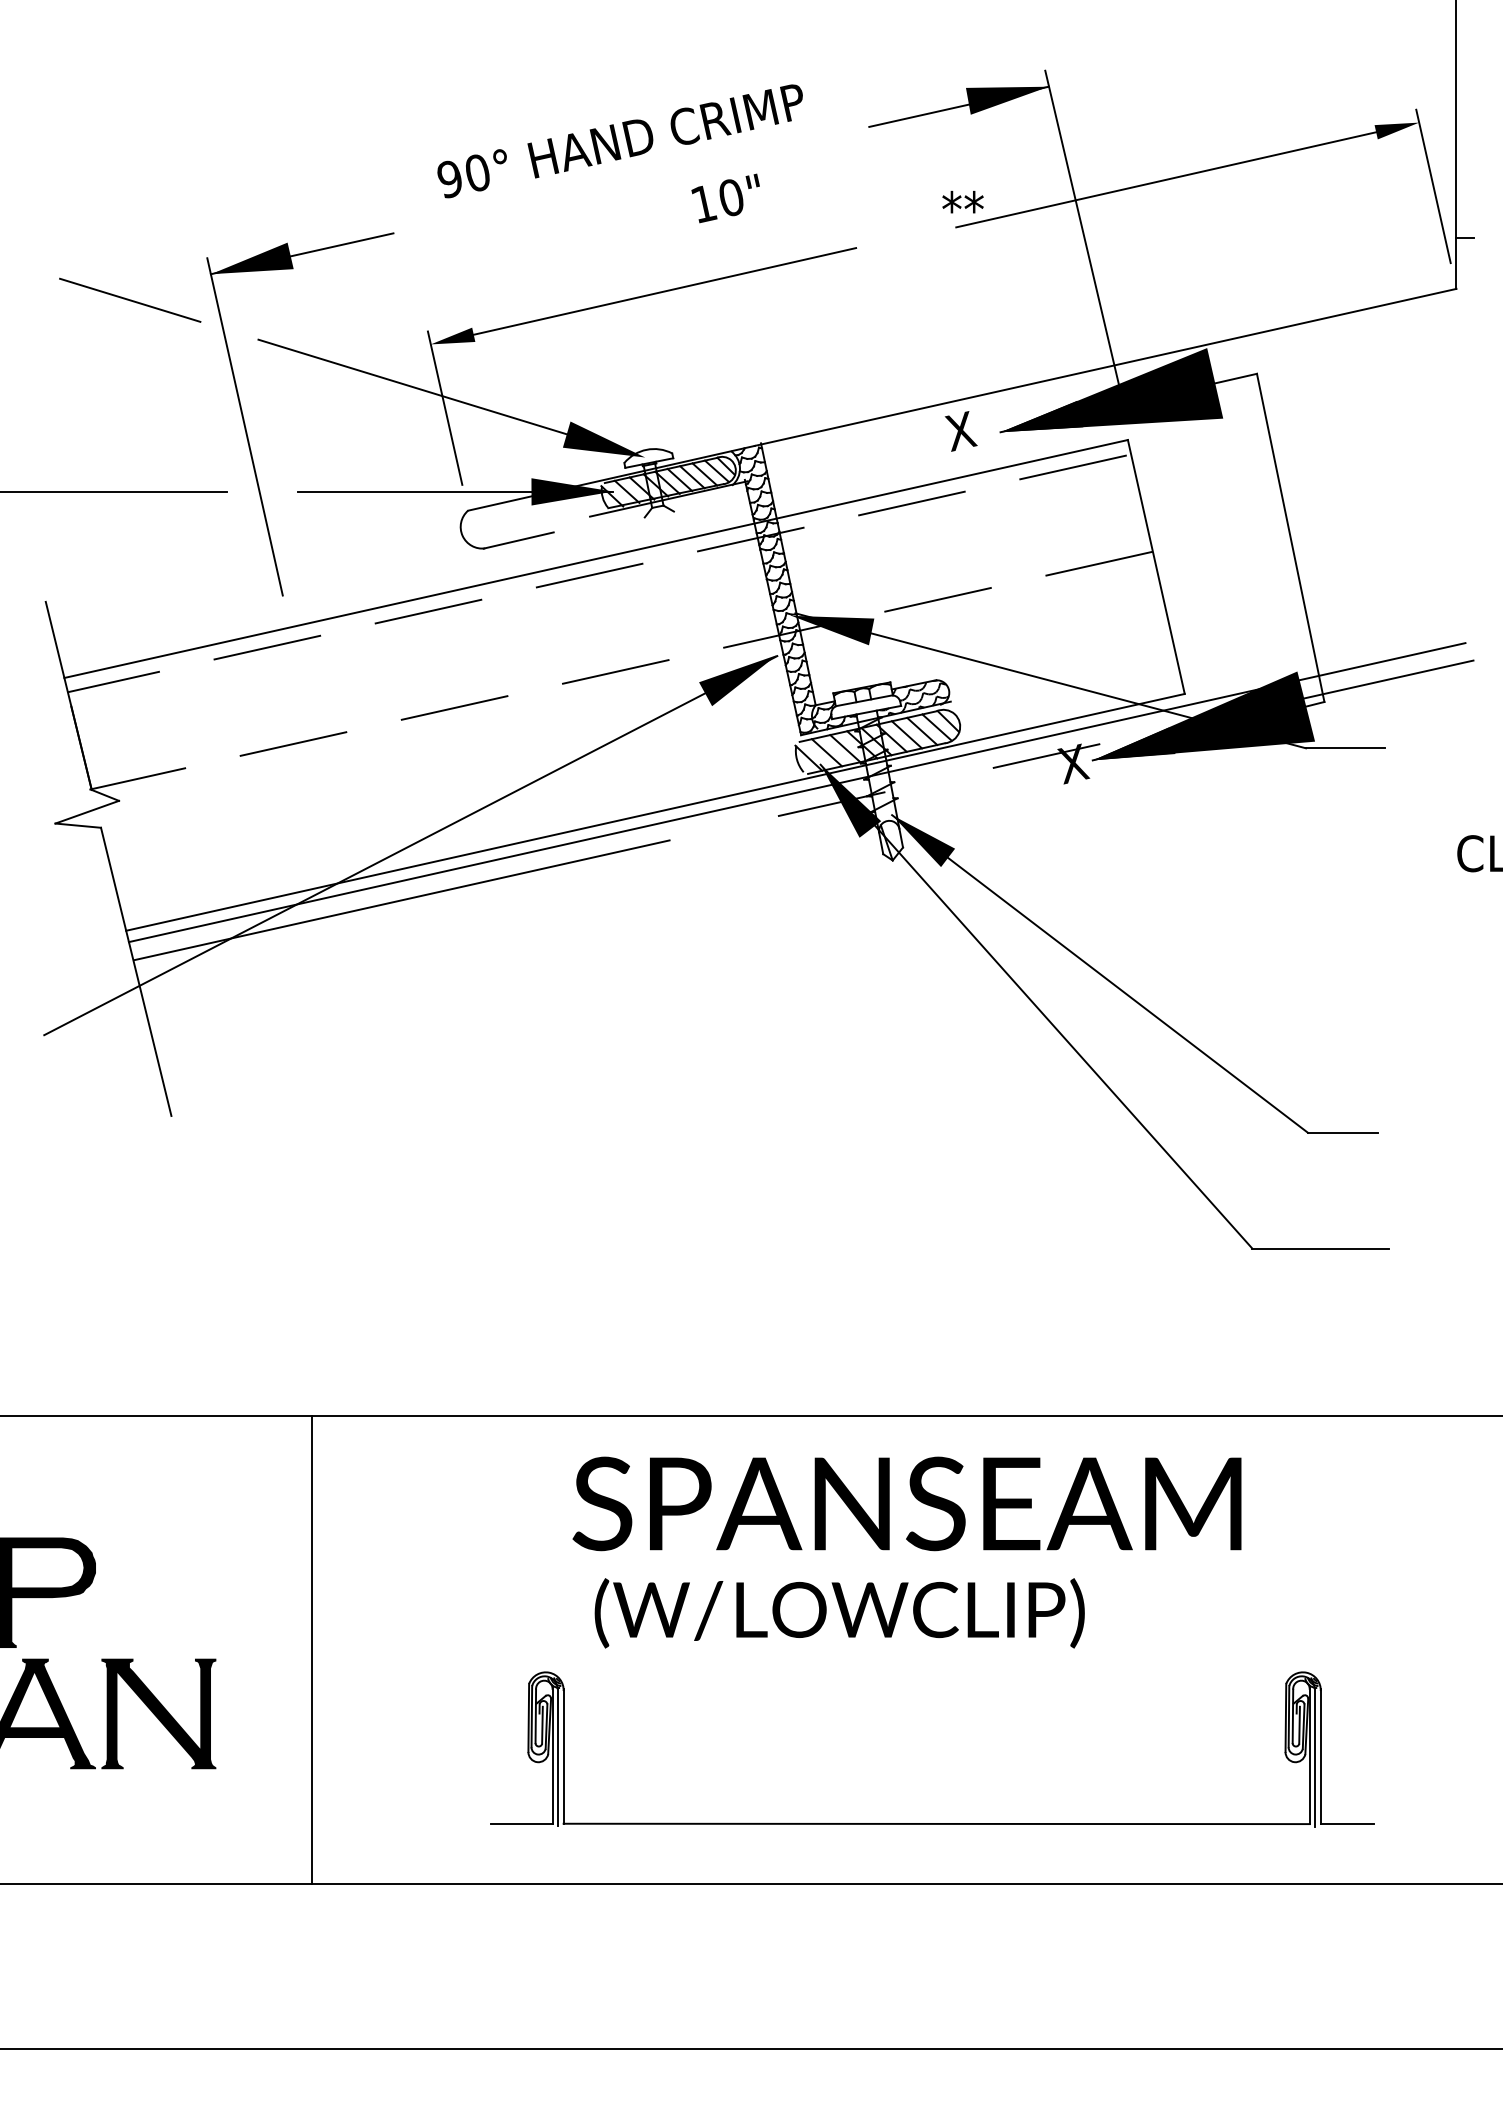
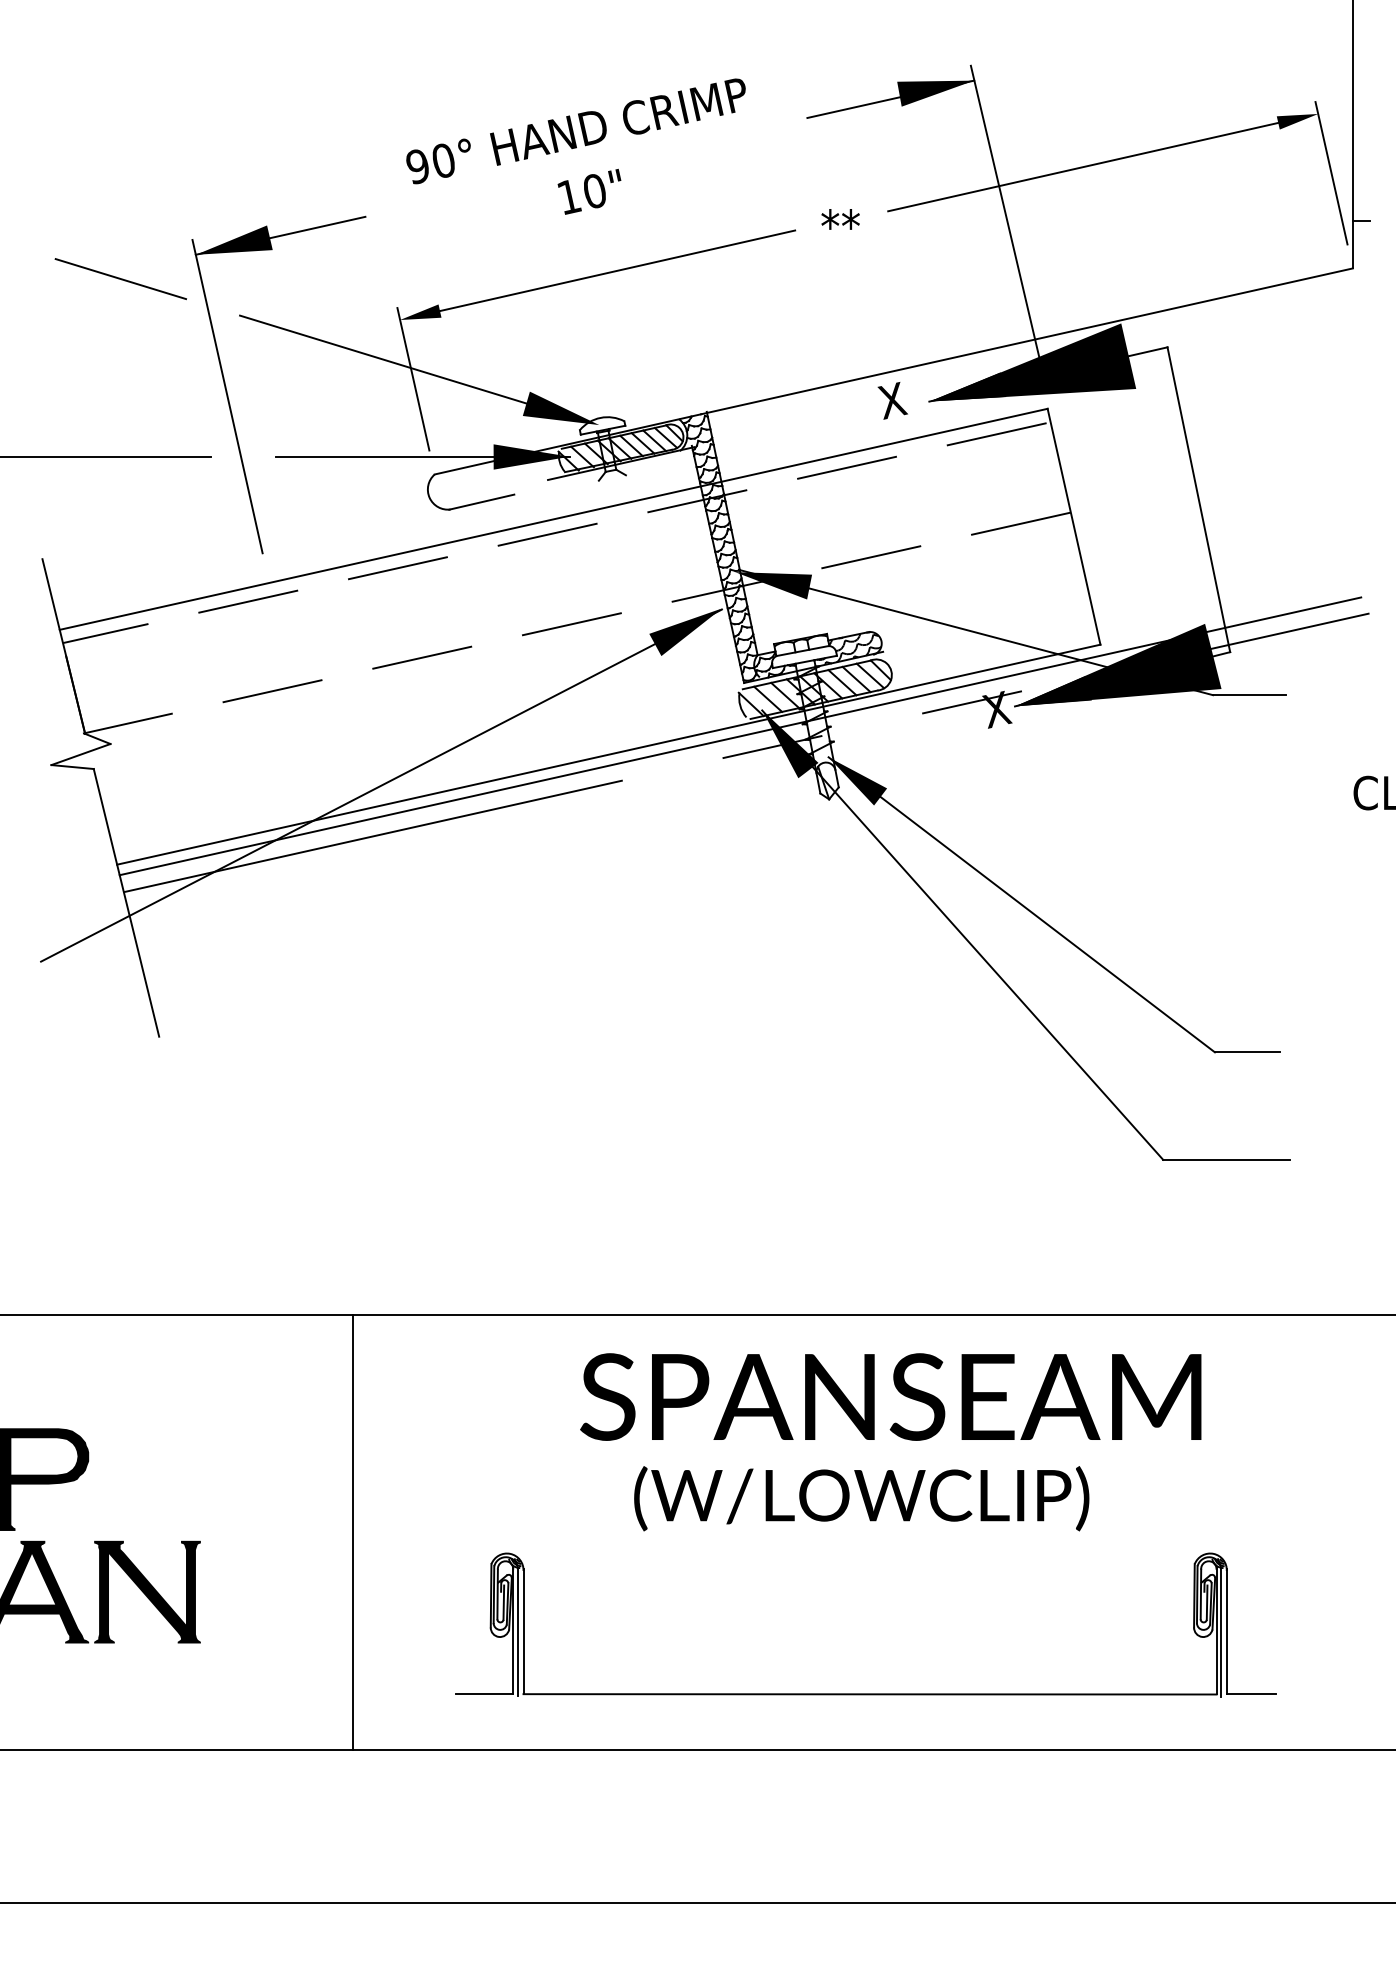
text: (725, 198) -> (589, 191), moved
text: (962, 202) -> (840, 219), moved
text: (906, 1503) -> (890, 1396), moved
text: (839, 1613) -> (861, 1498), moved
line: (312, 1649) -> (353, 1532), moved

